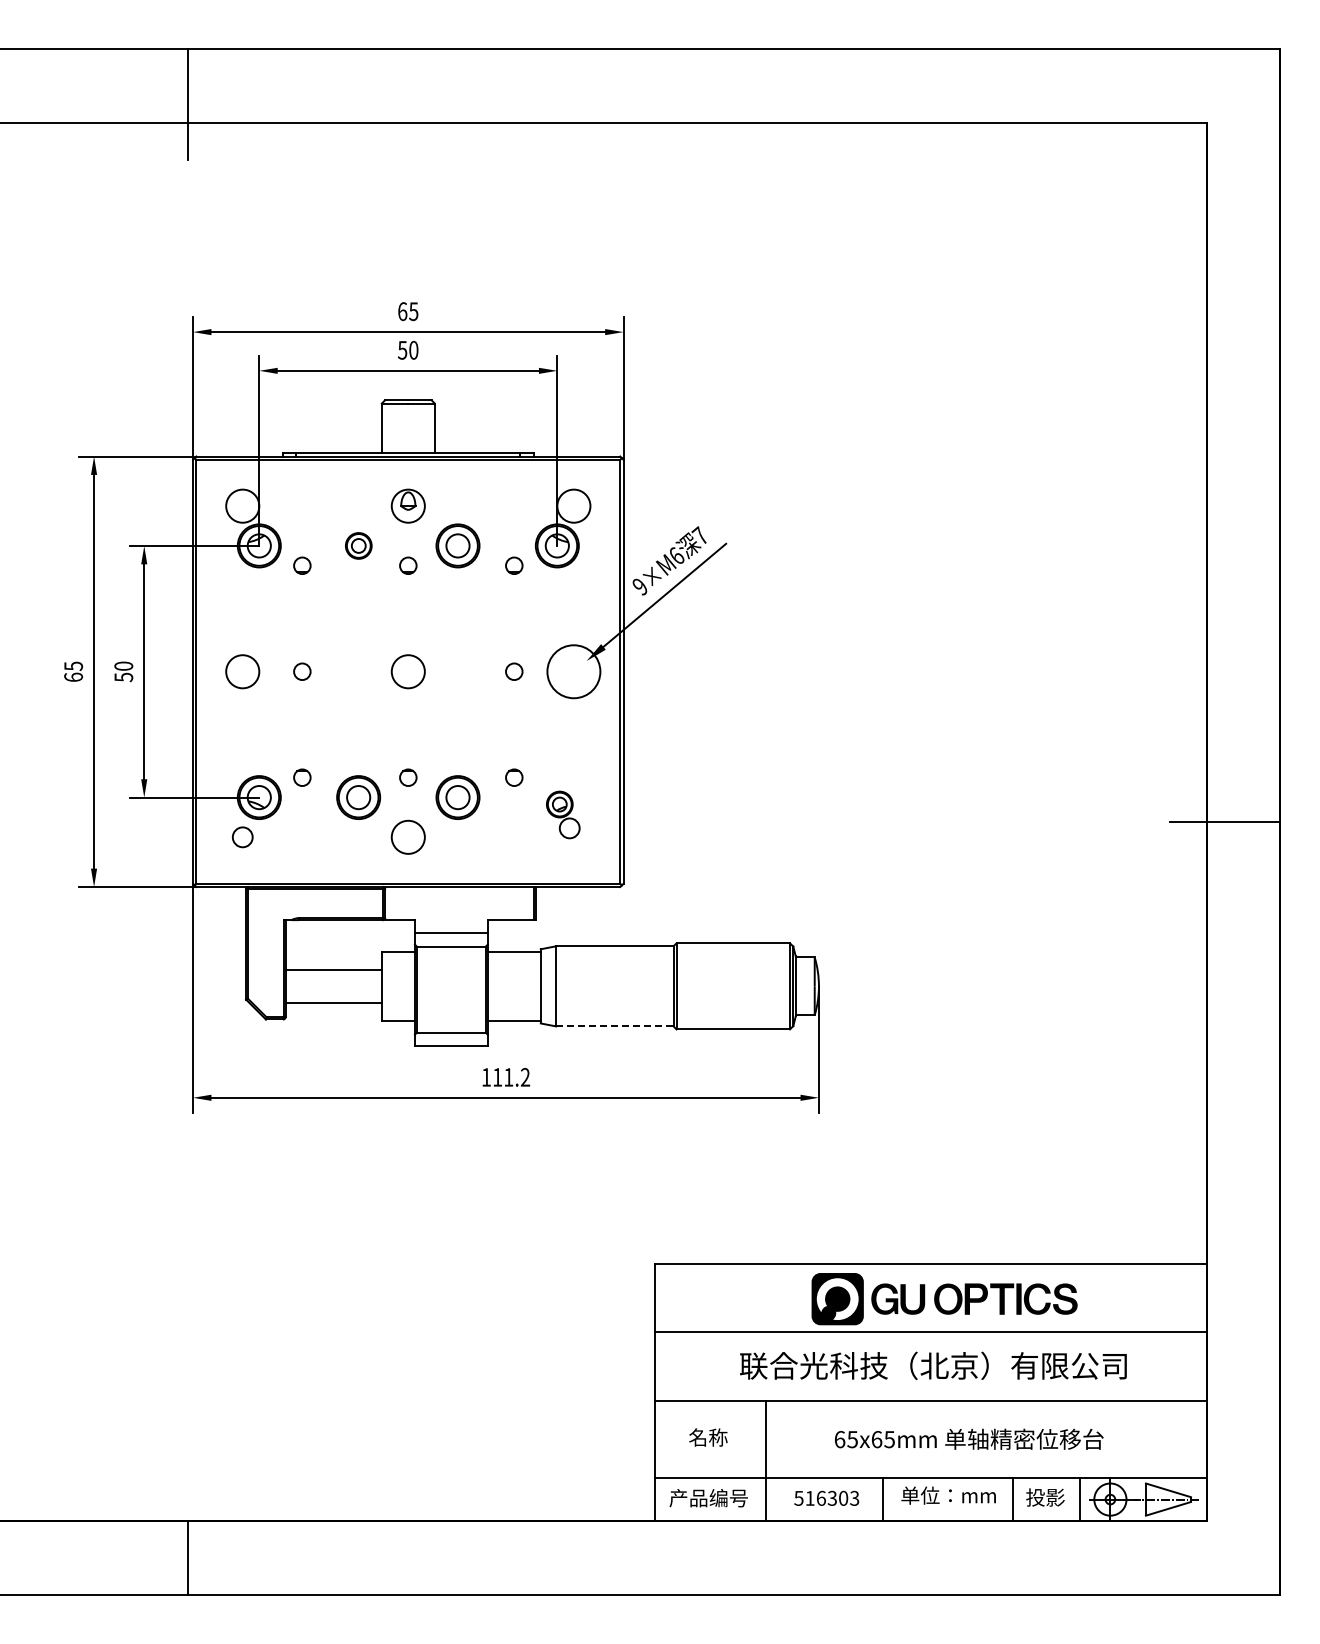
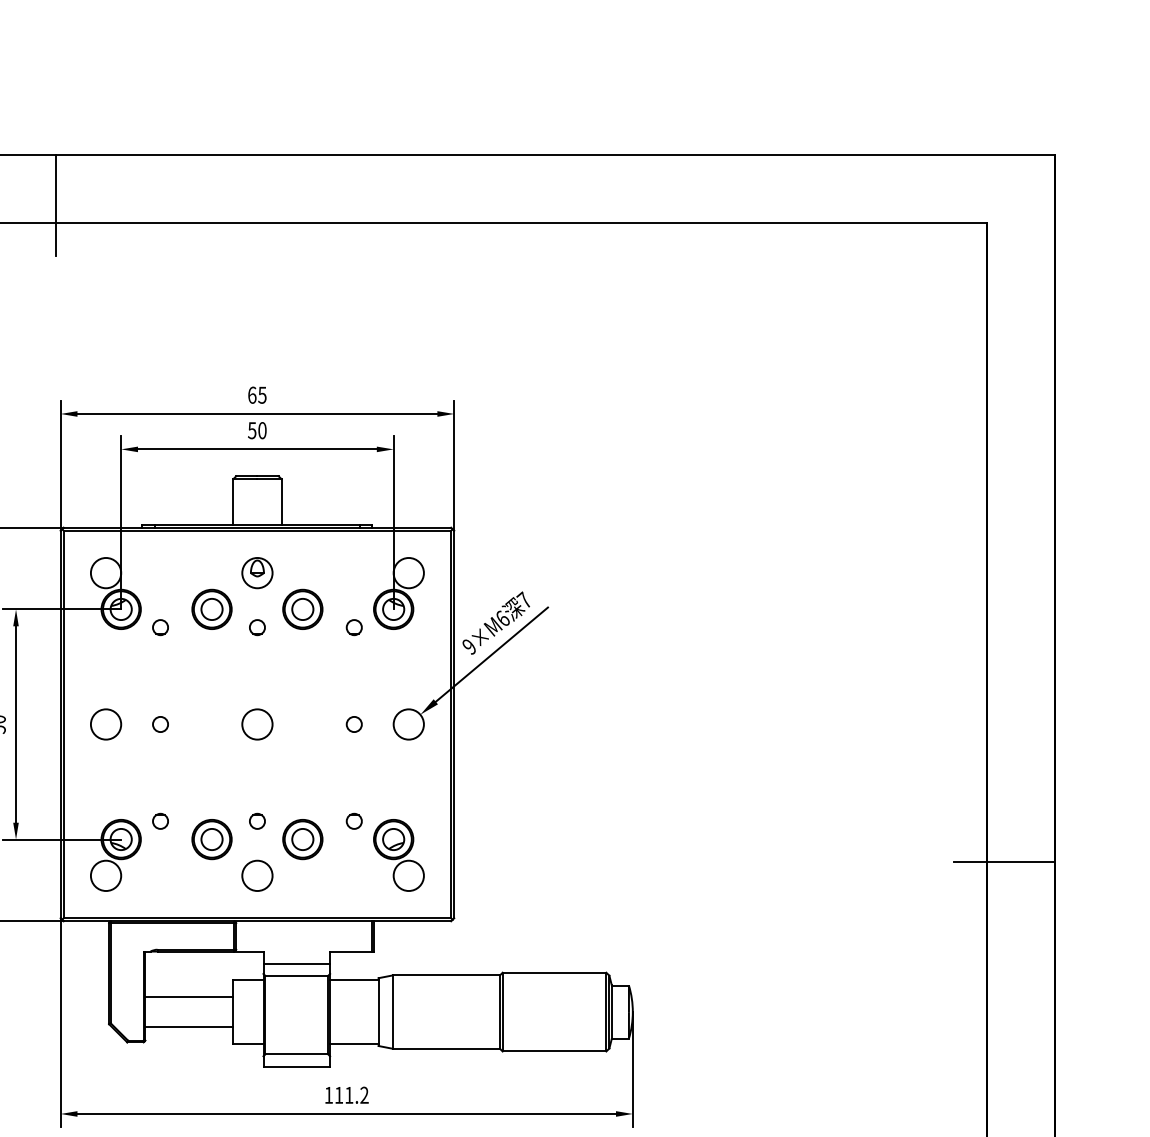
part: (358, 545) -> (211, 609), size x1.67
circle: (573, 671) -> (408, 724), size x0.62
part: (563, 814) -> (399, 854), size x1.67
circle: (242, 836) -> (105, 875), size x1.67
line: (614, 1026) -> (445, 1048), dashed -> solid

